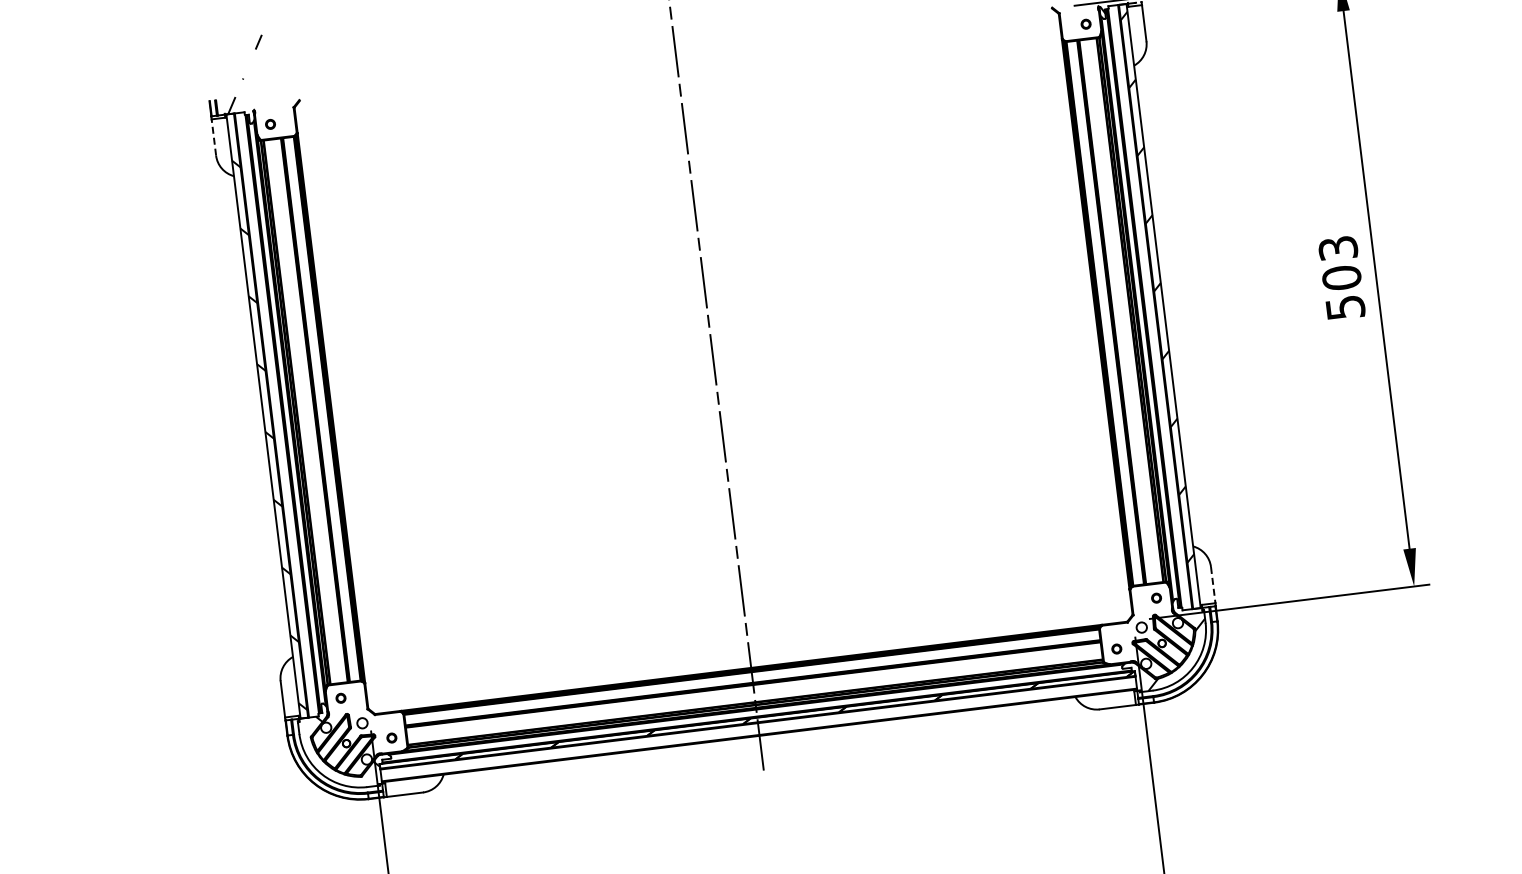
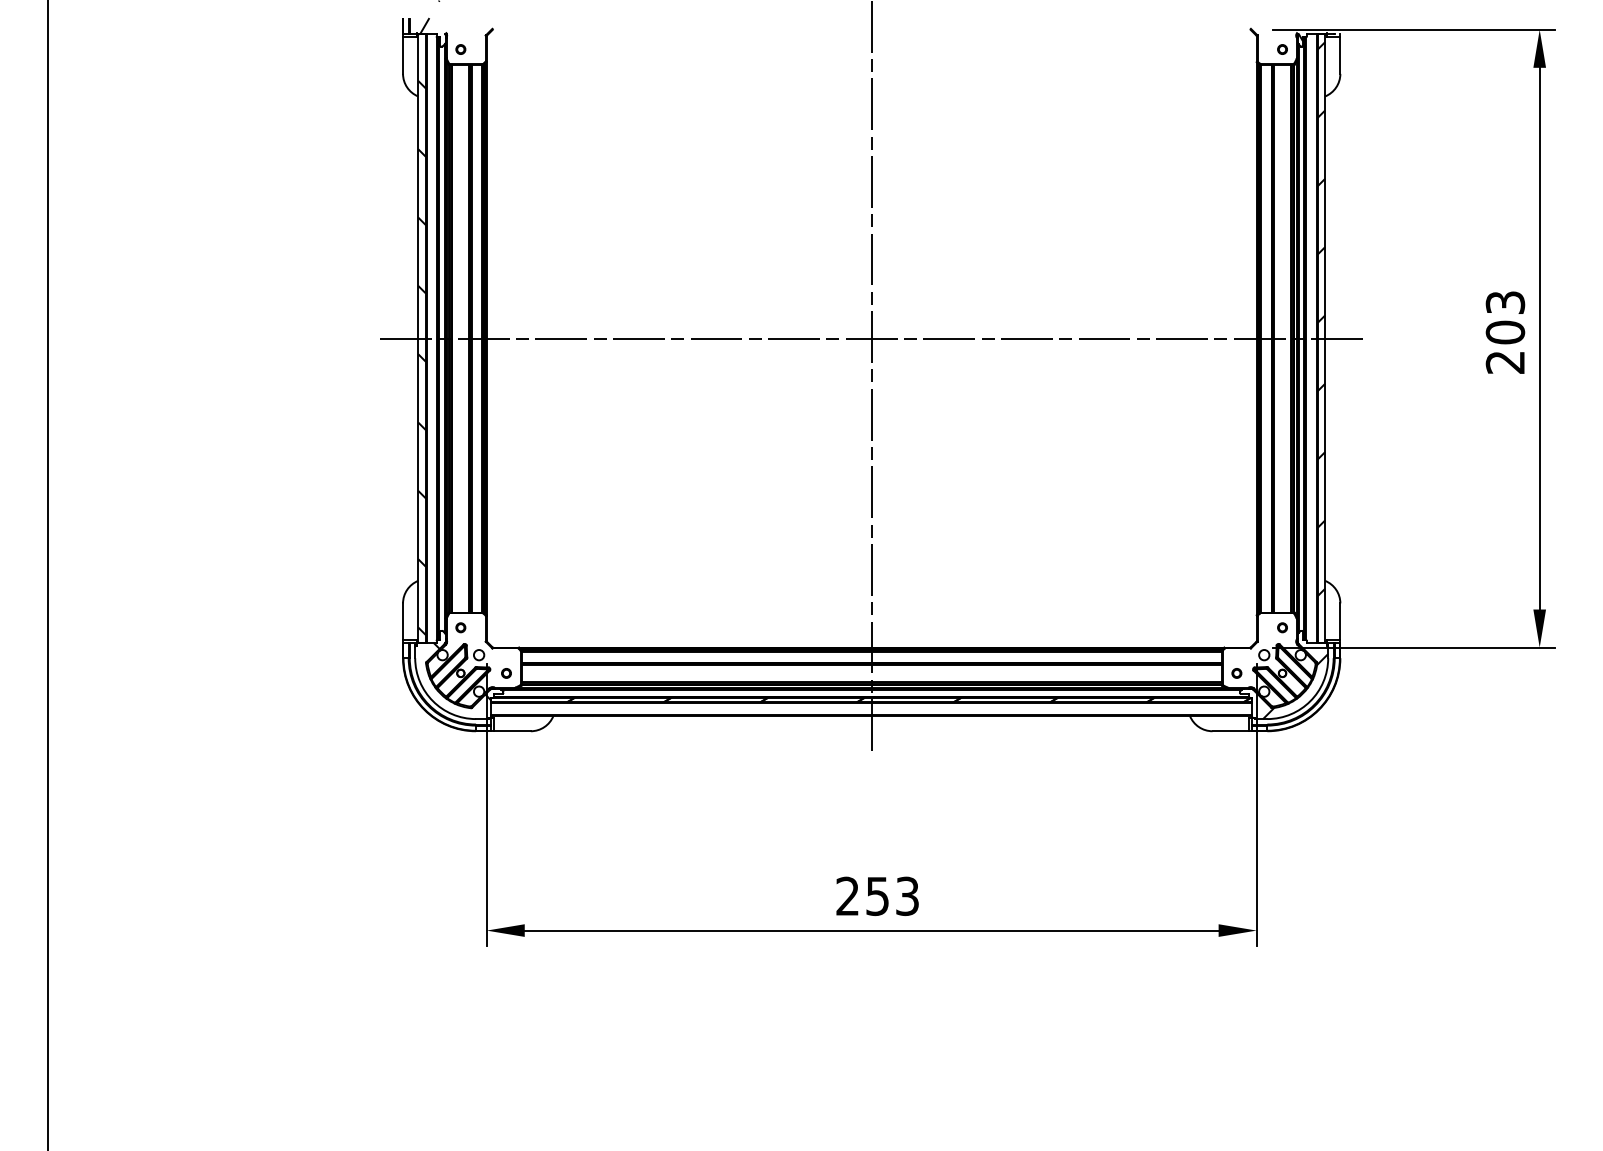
line: (214, 137) -> (403, 55), dashed -> solid
text: (1345, 307) -> (1505, 362), 503 -> 203
line: (713, 361) -> (871, 338), added
line: (1213, 585) -> (1340, 622), dashed -> solid

